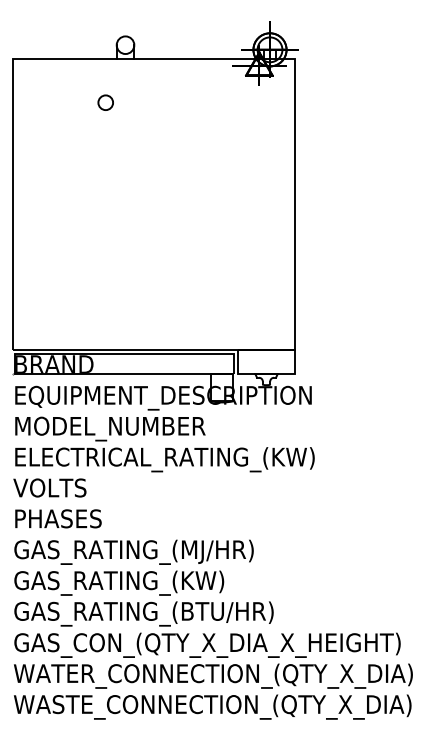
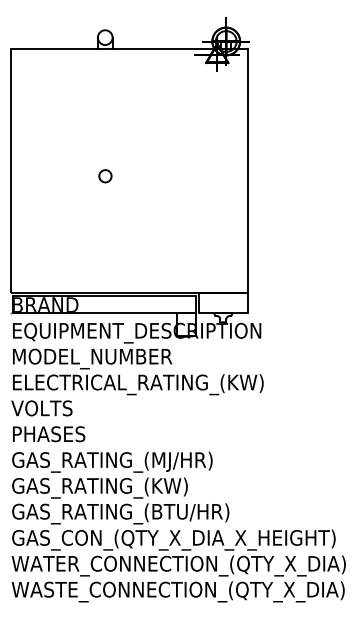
circle: (105, 102) -> (105, 176), moved

